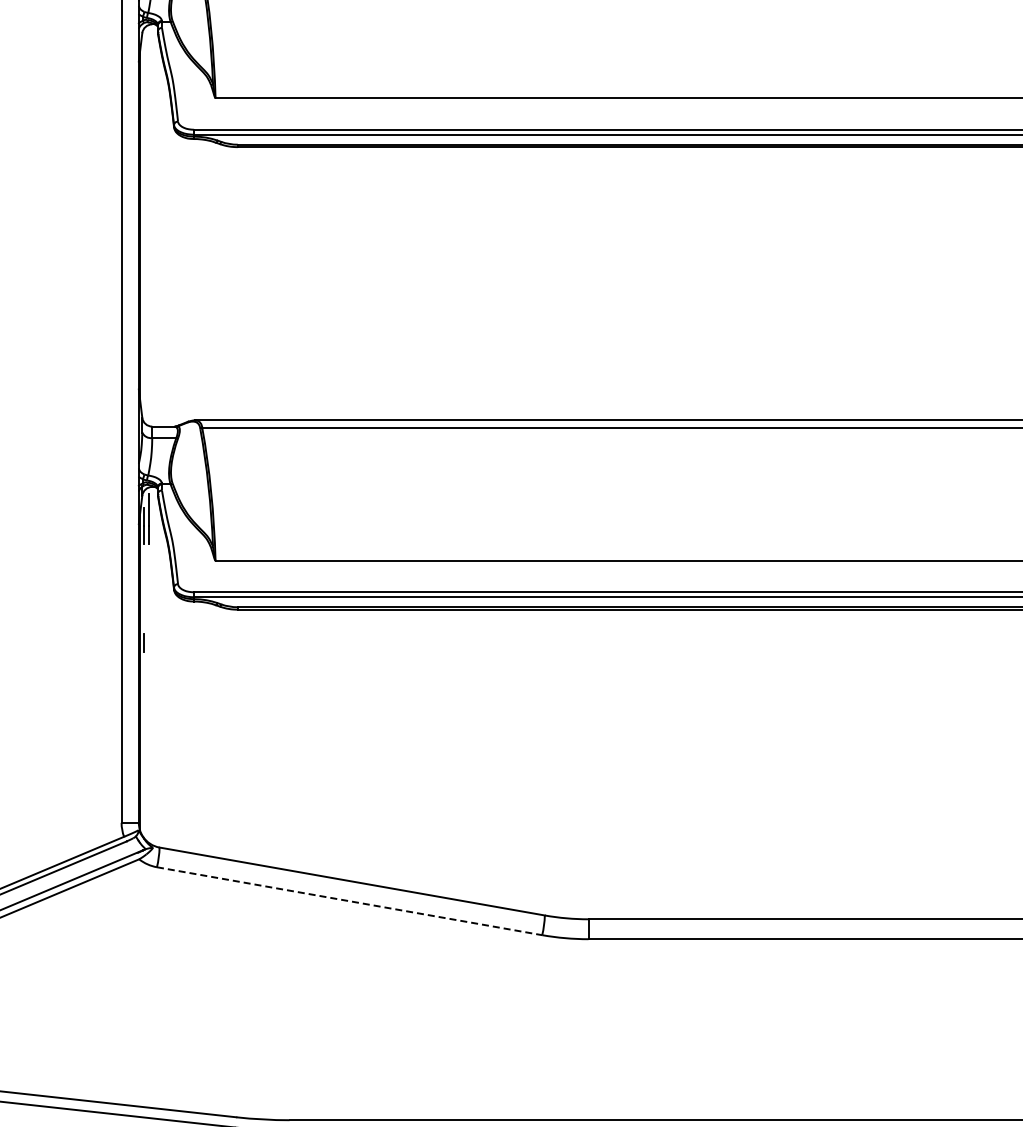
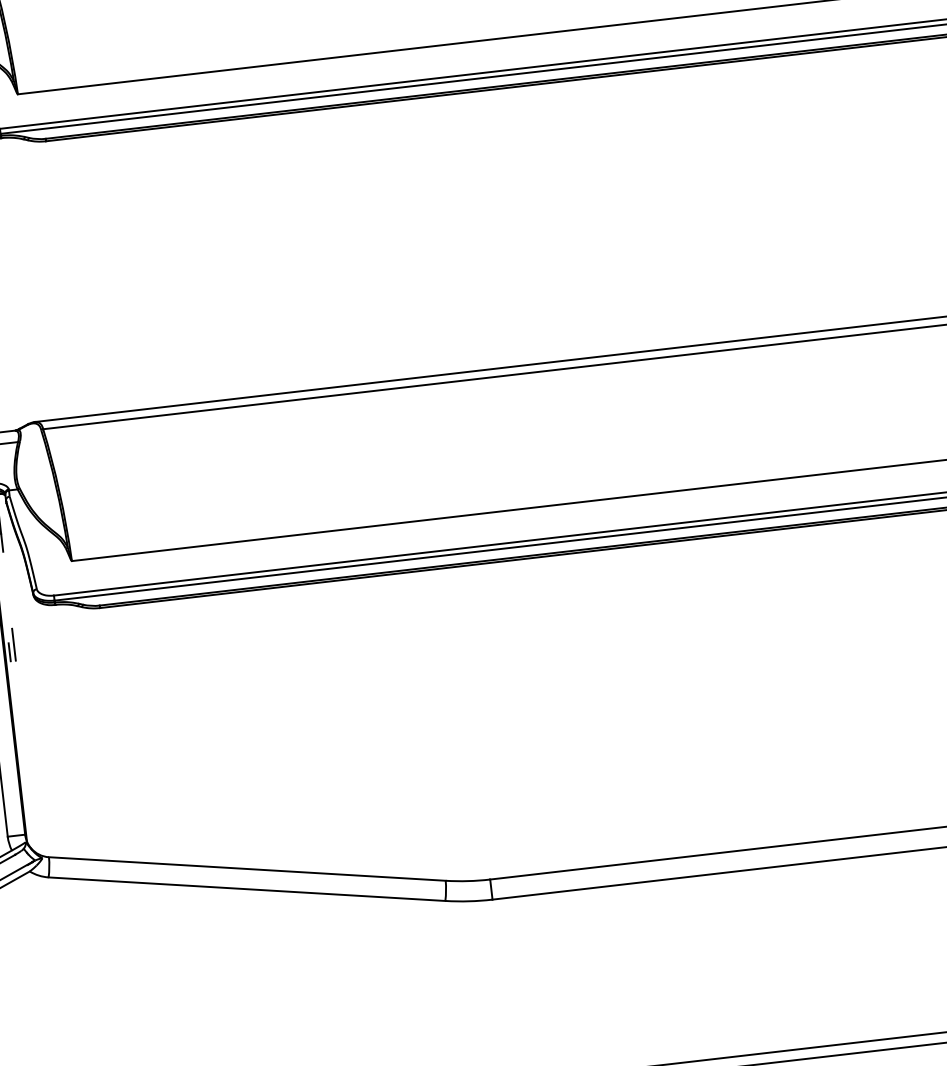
line: (149, 635) -> (14, 644), added
line: (349, 901) -> (246, 889), dashed -> solid

